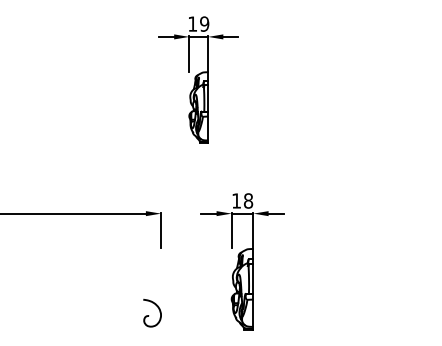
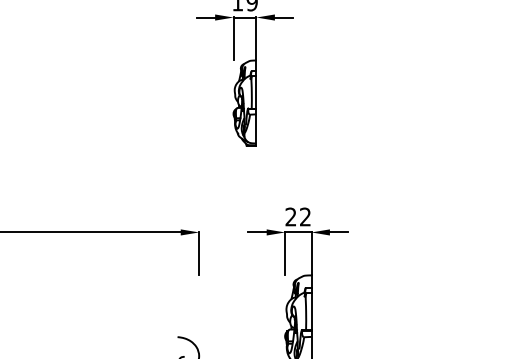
text: (242, 200) -> (298, 216), 18 -> 22

